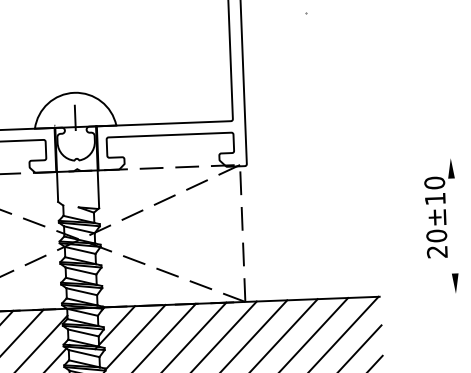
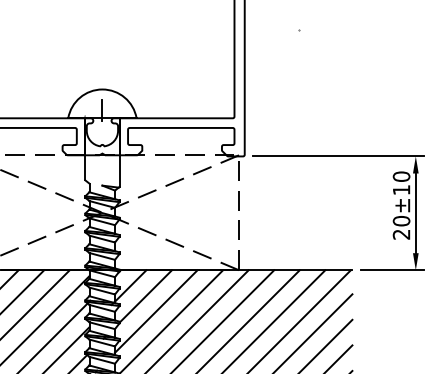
line: (358, 161) -> (338, 156), added
line: (452, 226) -> (415, 213), added
line: (428, 295) -> (392, 270), added

